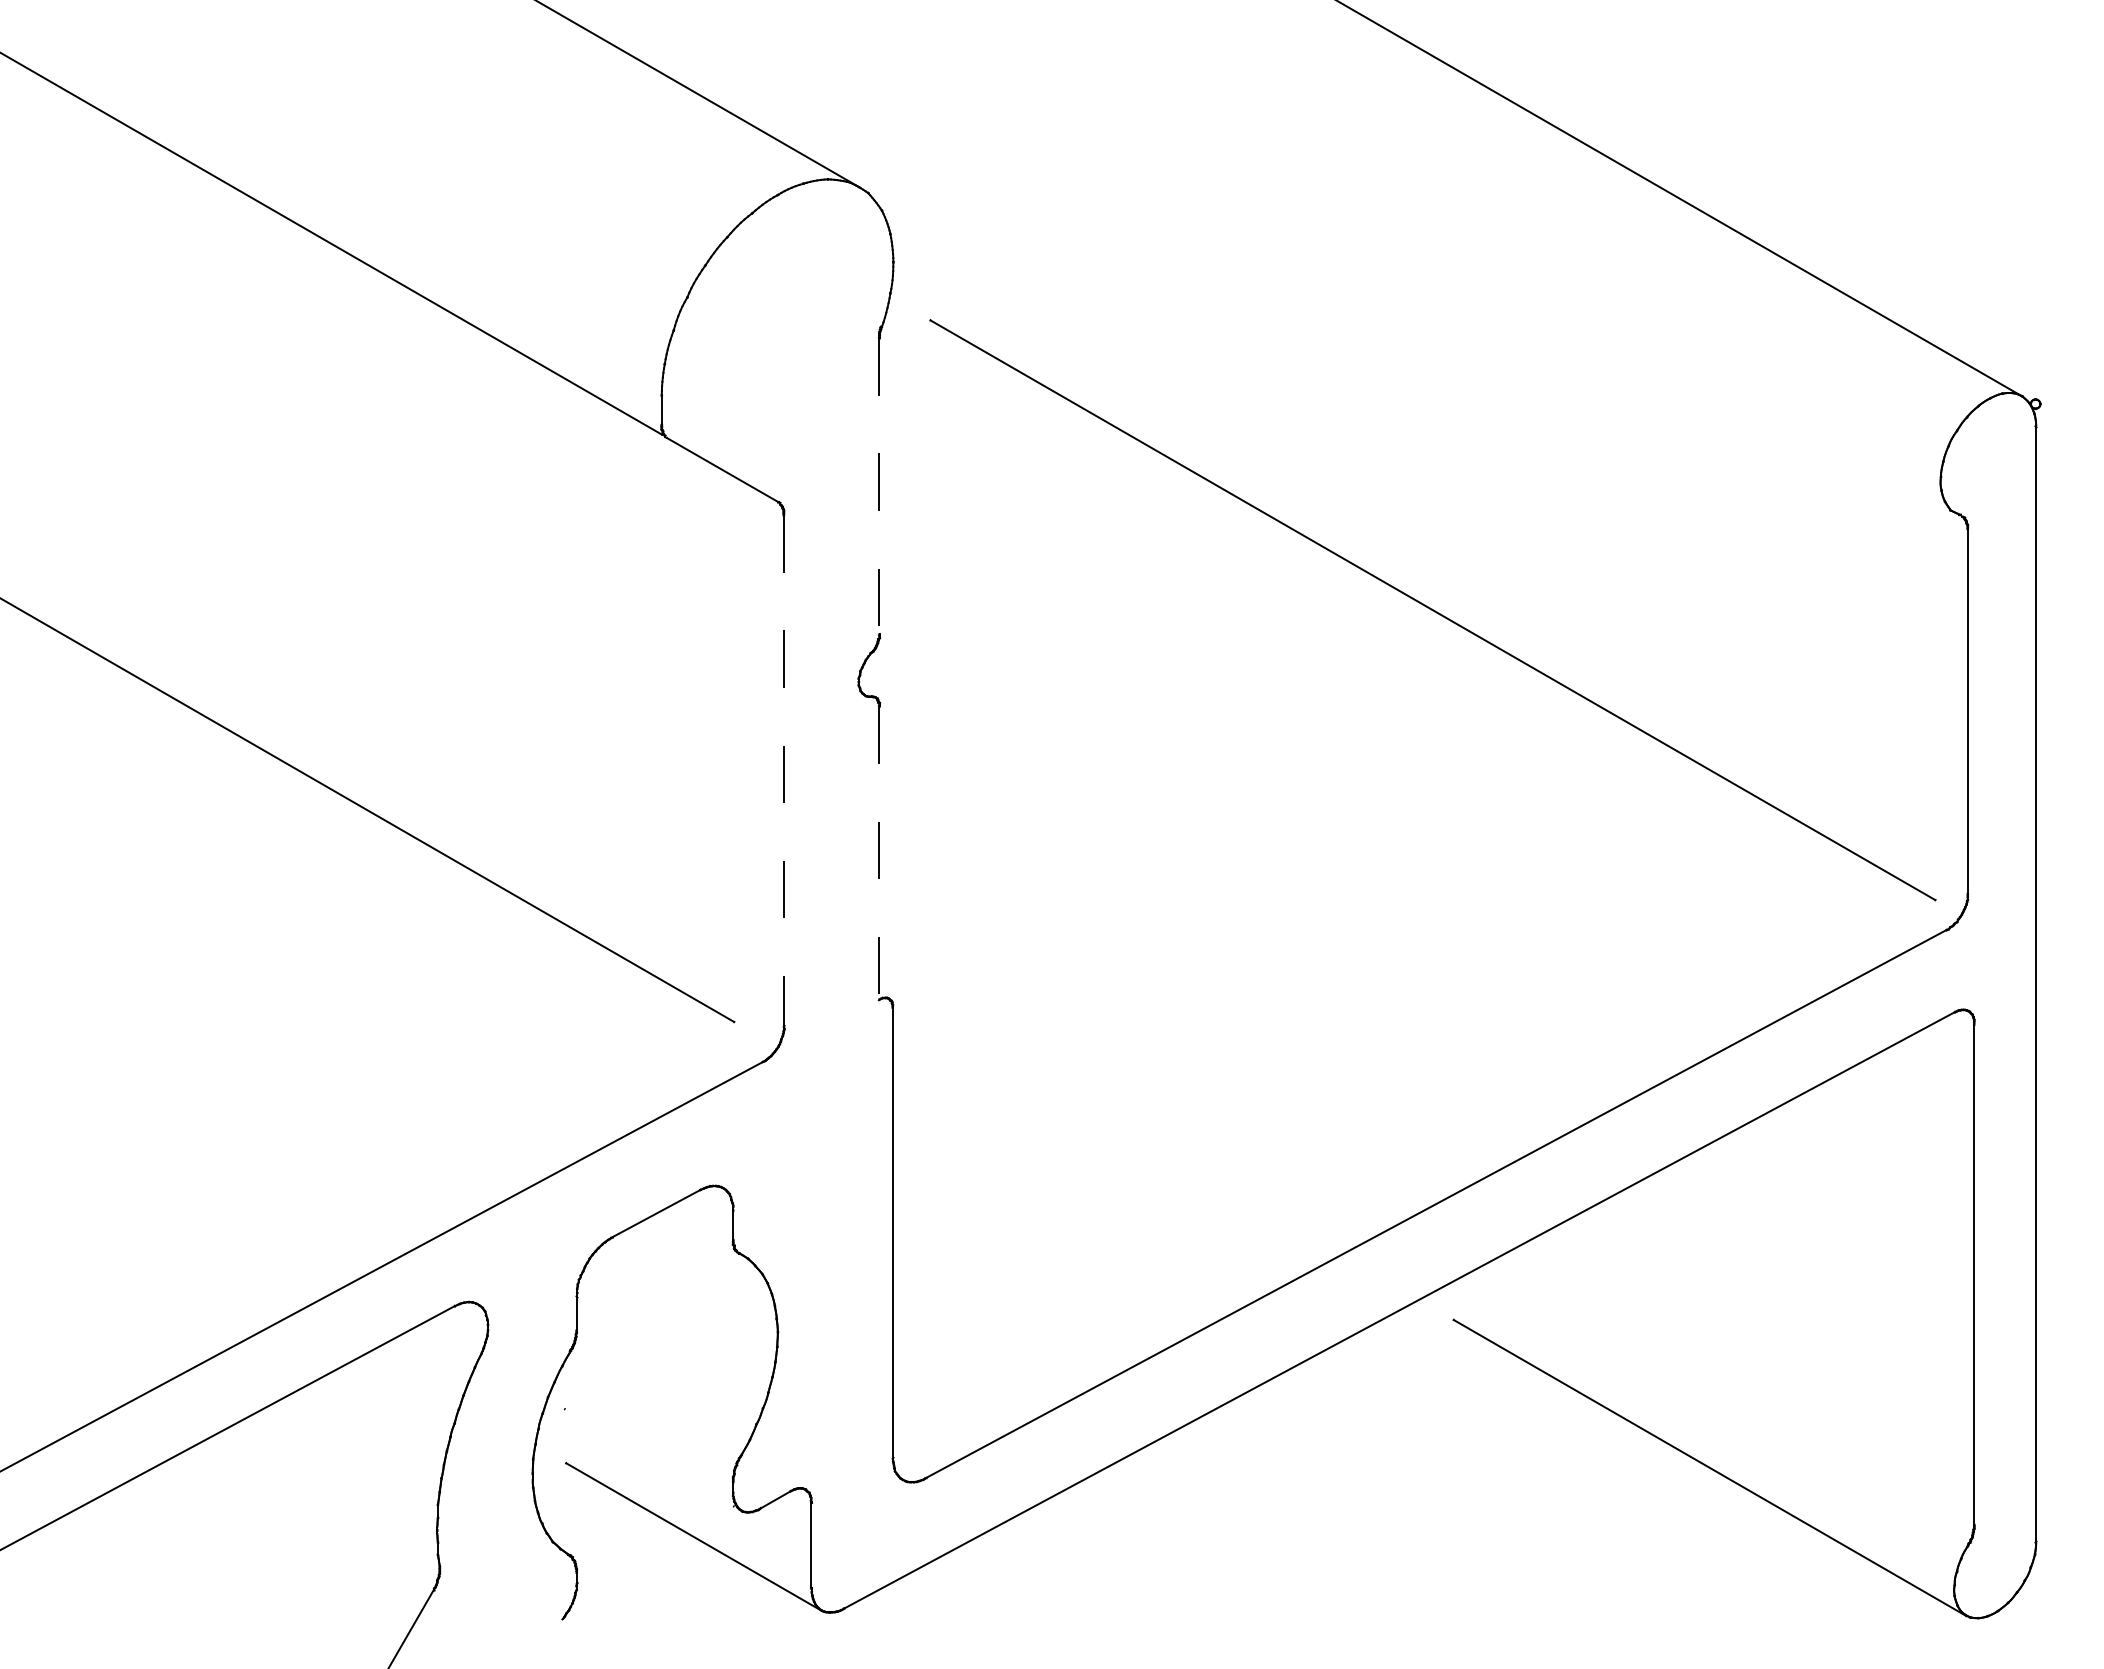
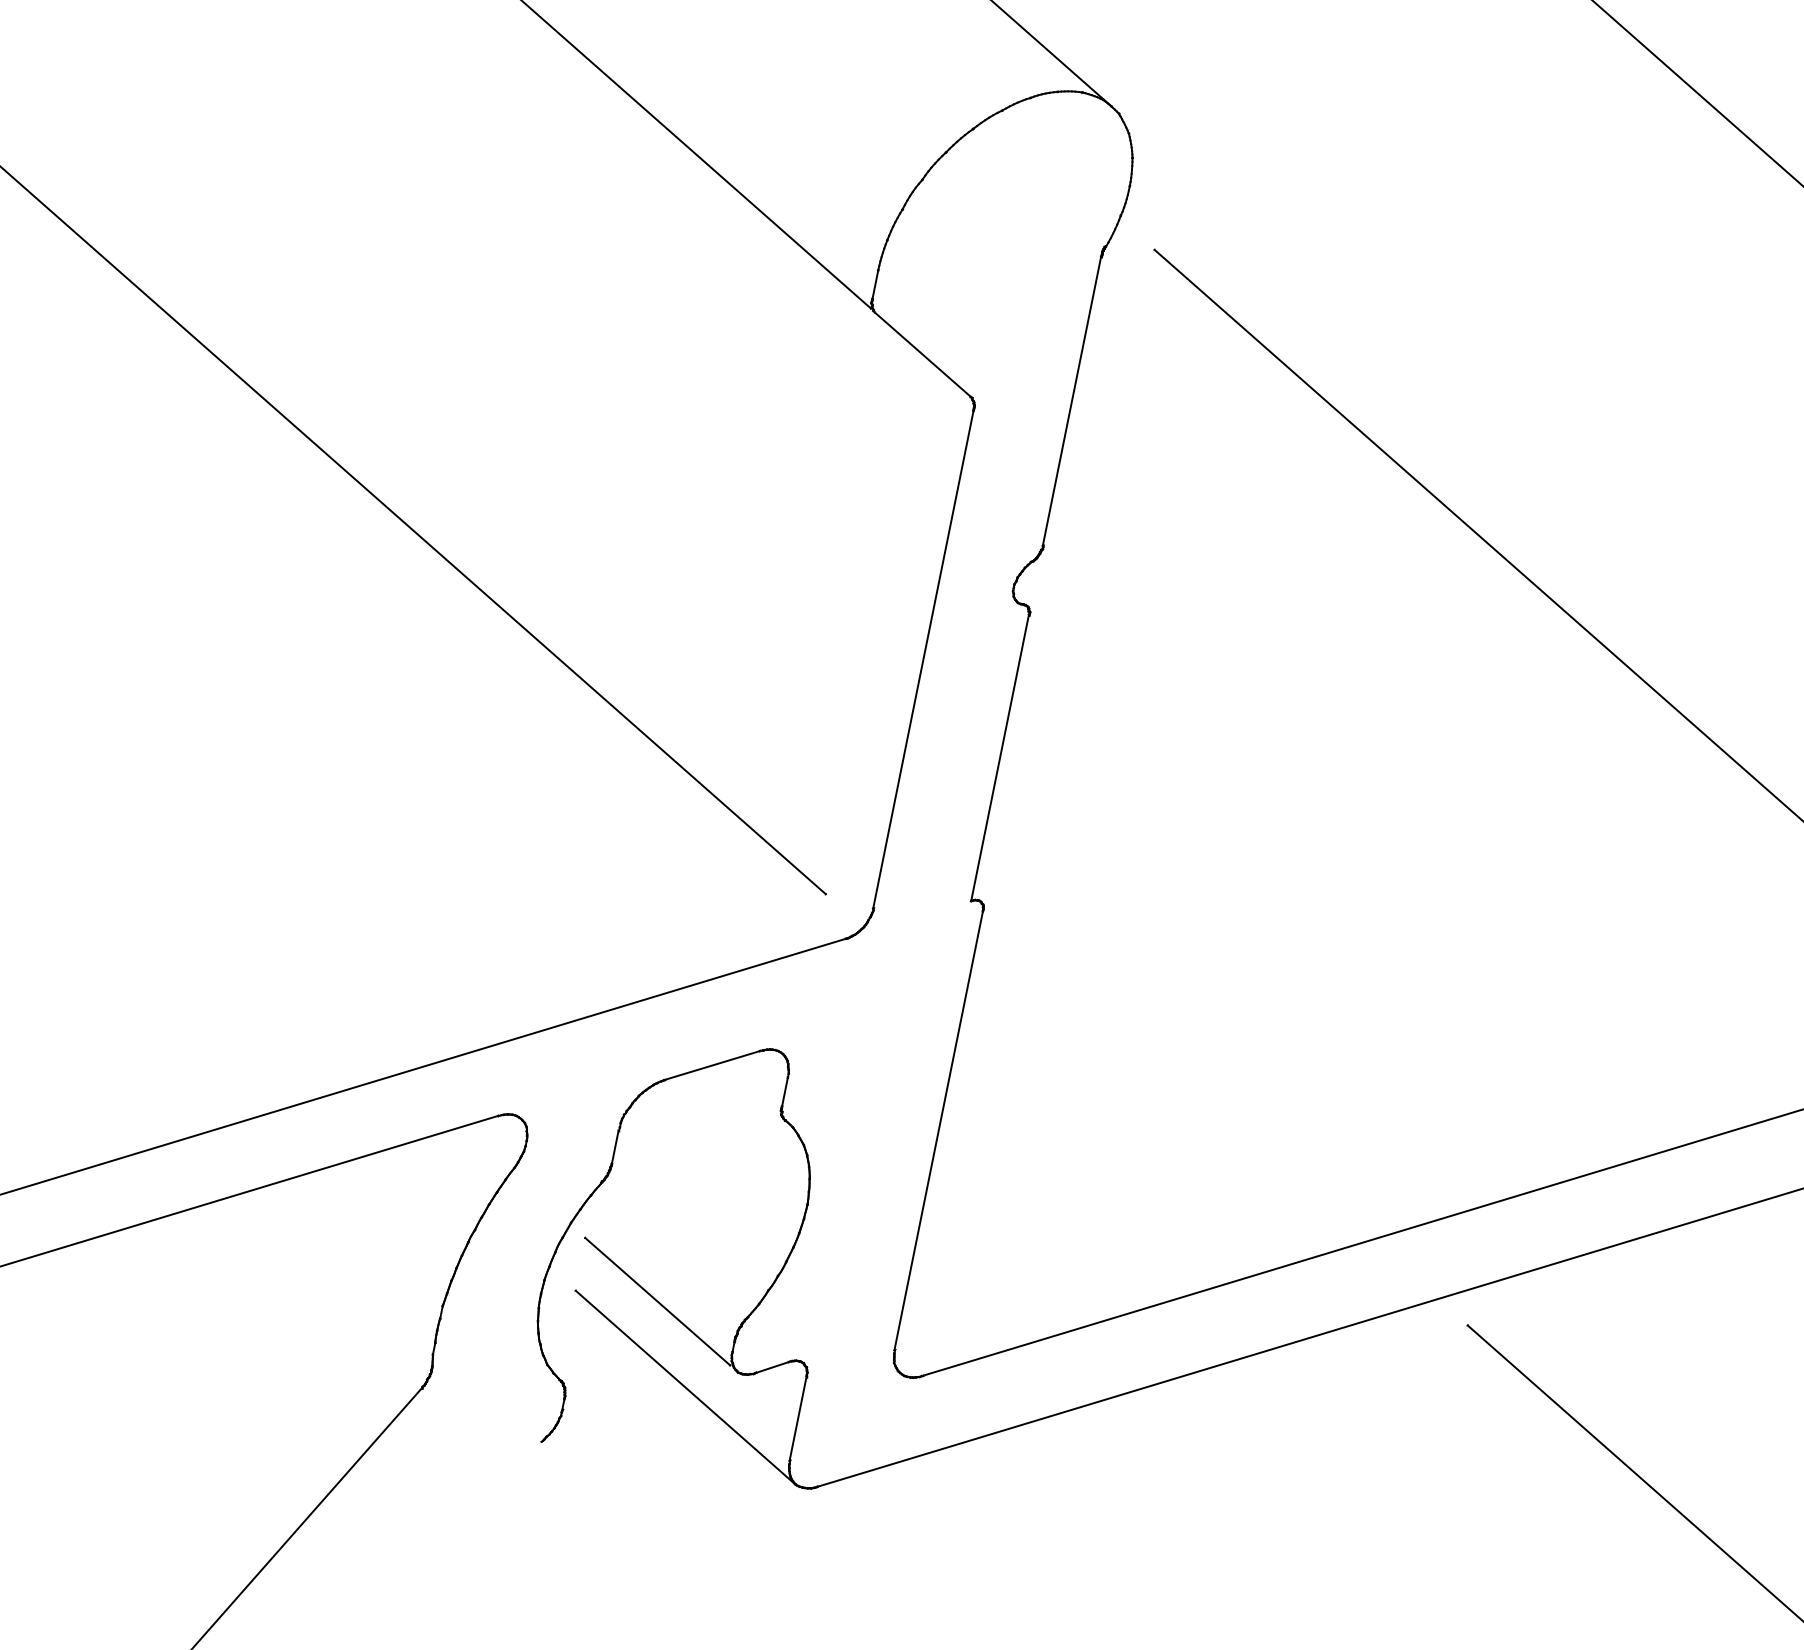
line: (879, 486) -> (1072, 401), dashed -> solid
line: (783, 770) -> (923, 659), dashed -> solid
line: (879, 853) -> (1000, 758), dashed -> solid
line: (649, 1457) -> (657, 1301), added

